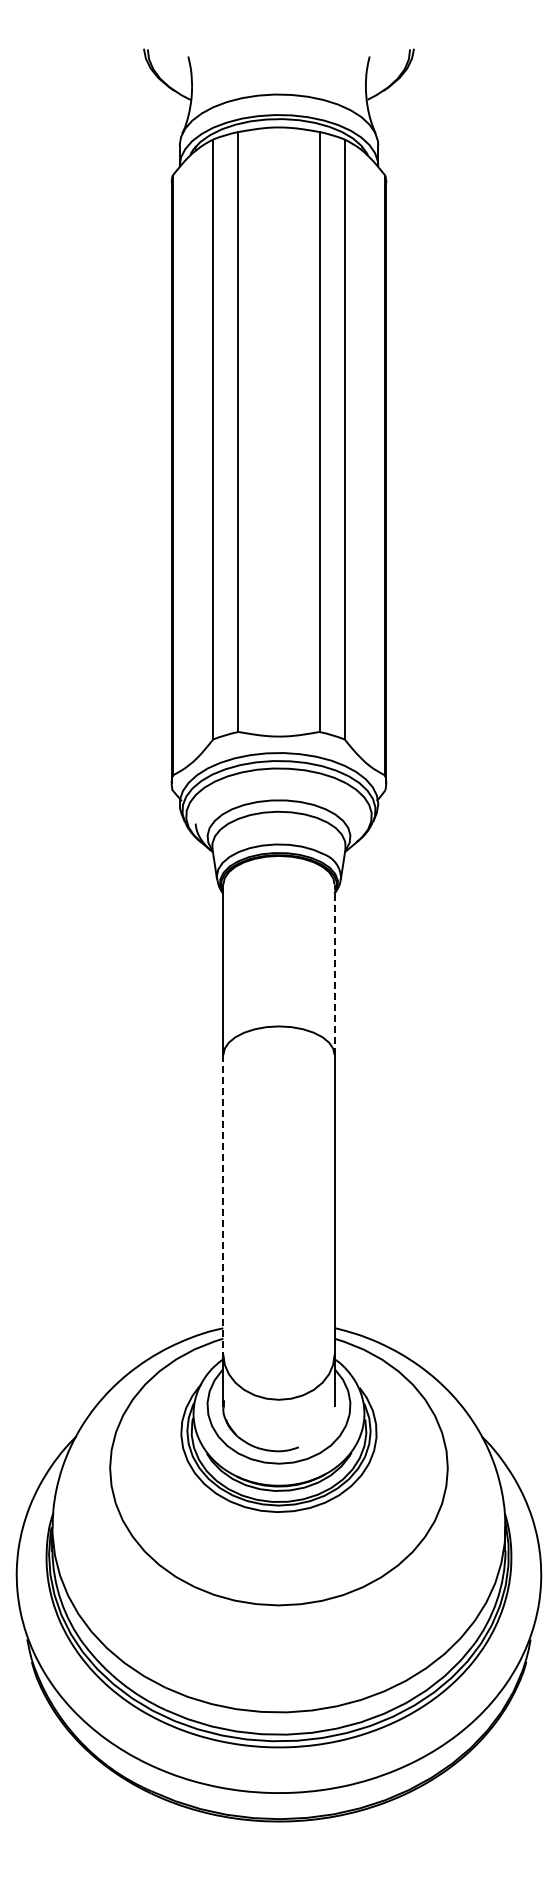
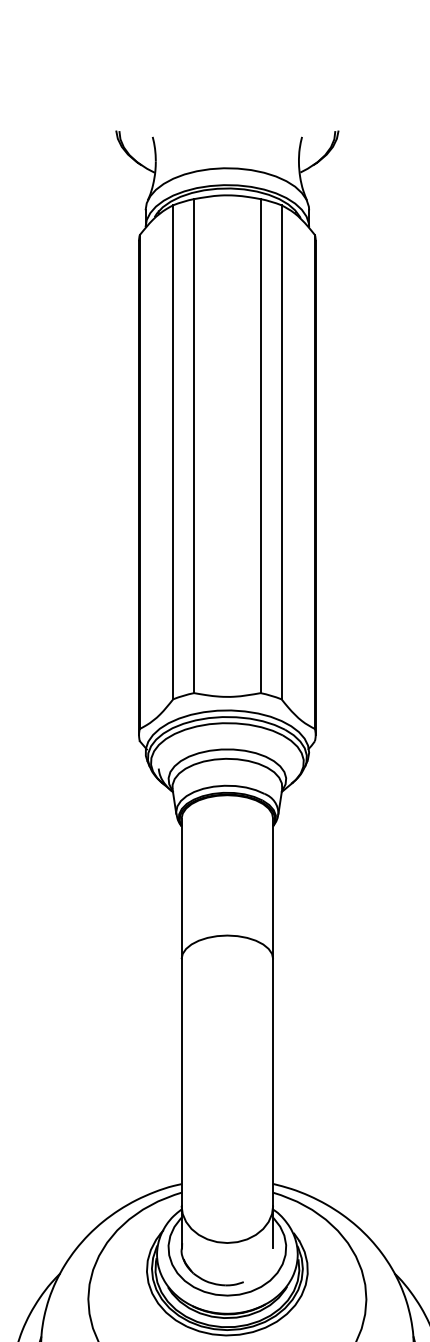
line: (334, 969) -> (273, 888), dashed -> solid
line: (223, 1204) -> (181, 1082), dashed -> solid

